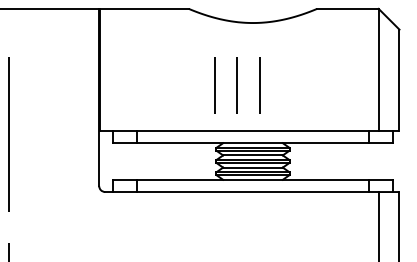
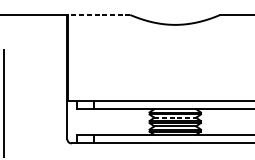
line: (144, 8) -> (99, 14), solid -> dashed
line: (214, 85) -> (148, 68), removed
line: (237, 85) -> (164, 68), removed
line: (259, 85) -> (179, 68), removed
line: (252, 155) -> (174, 117), solid -> dashed

